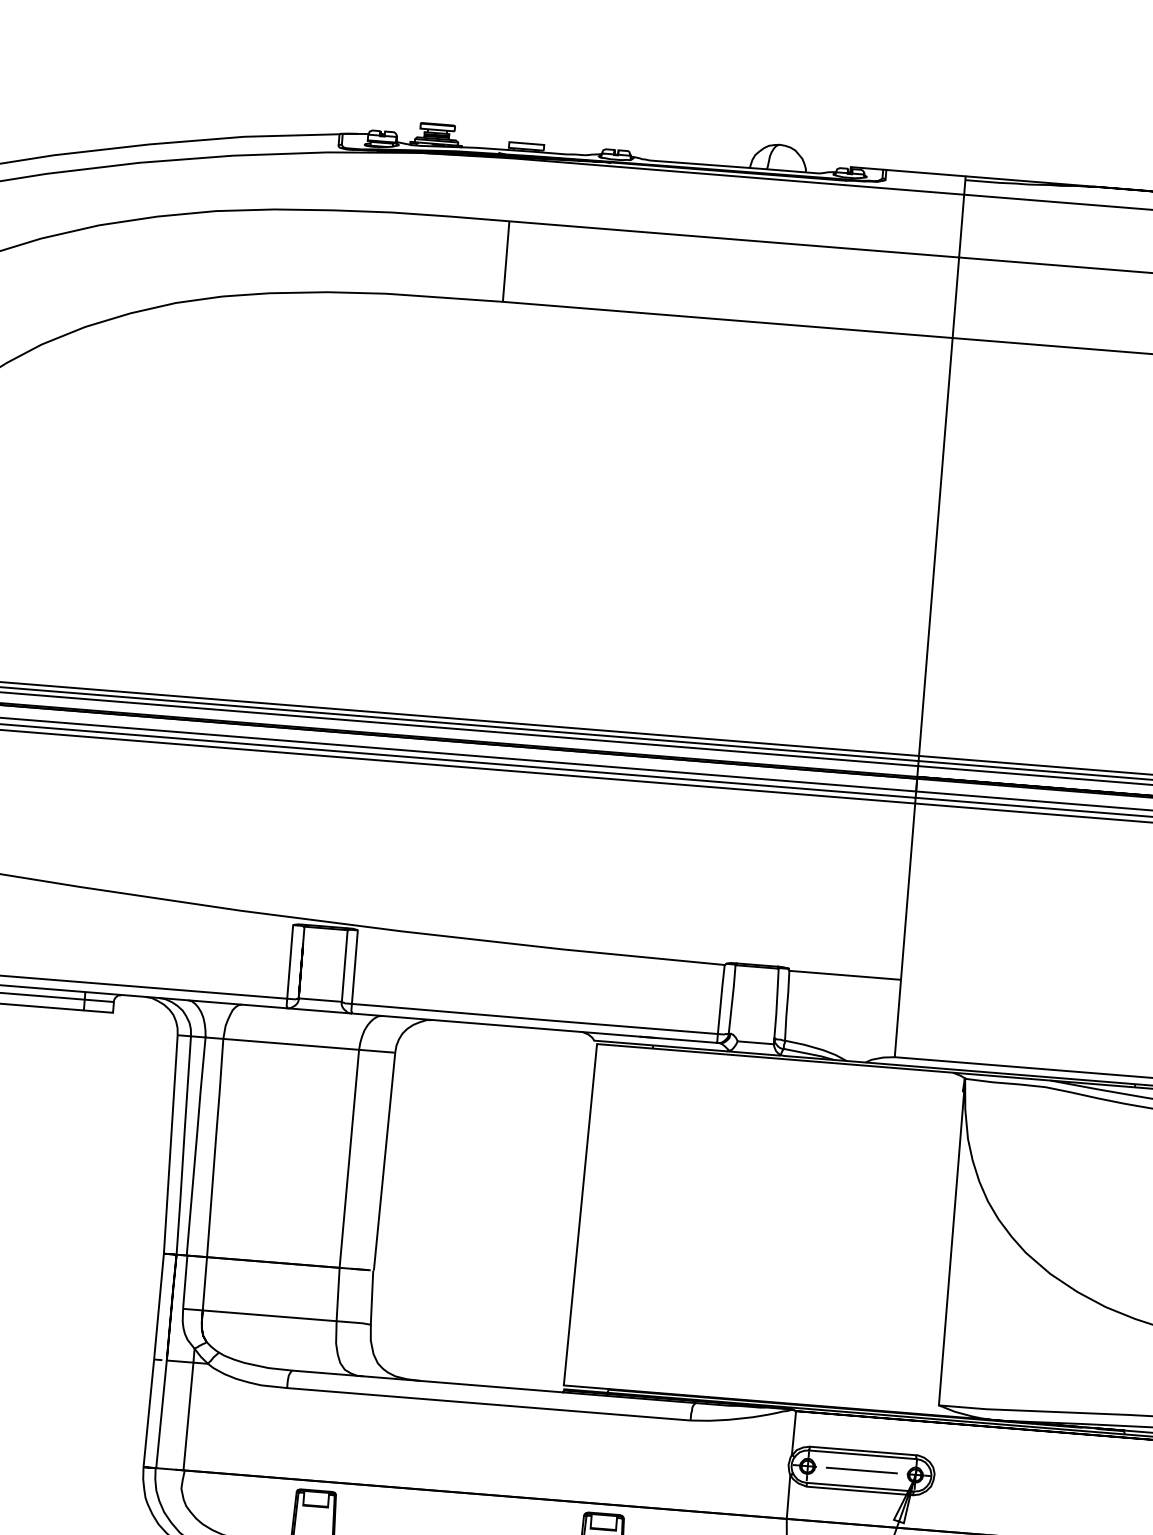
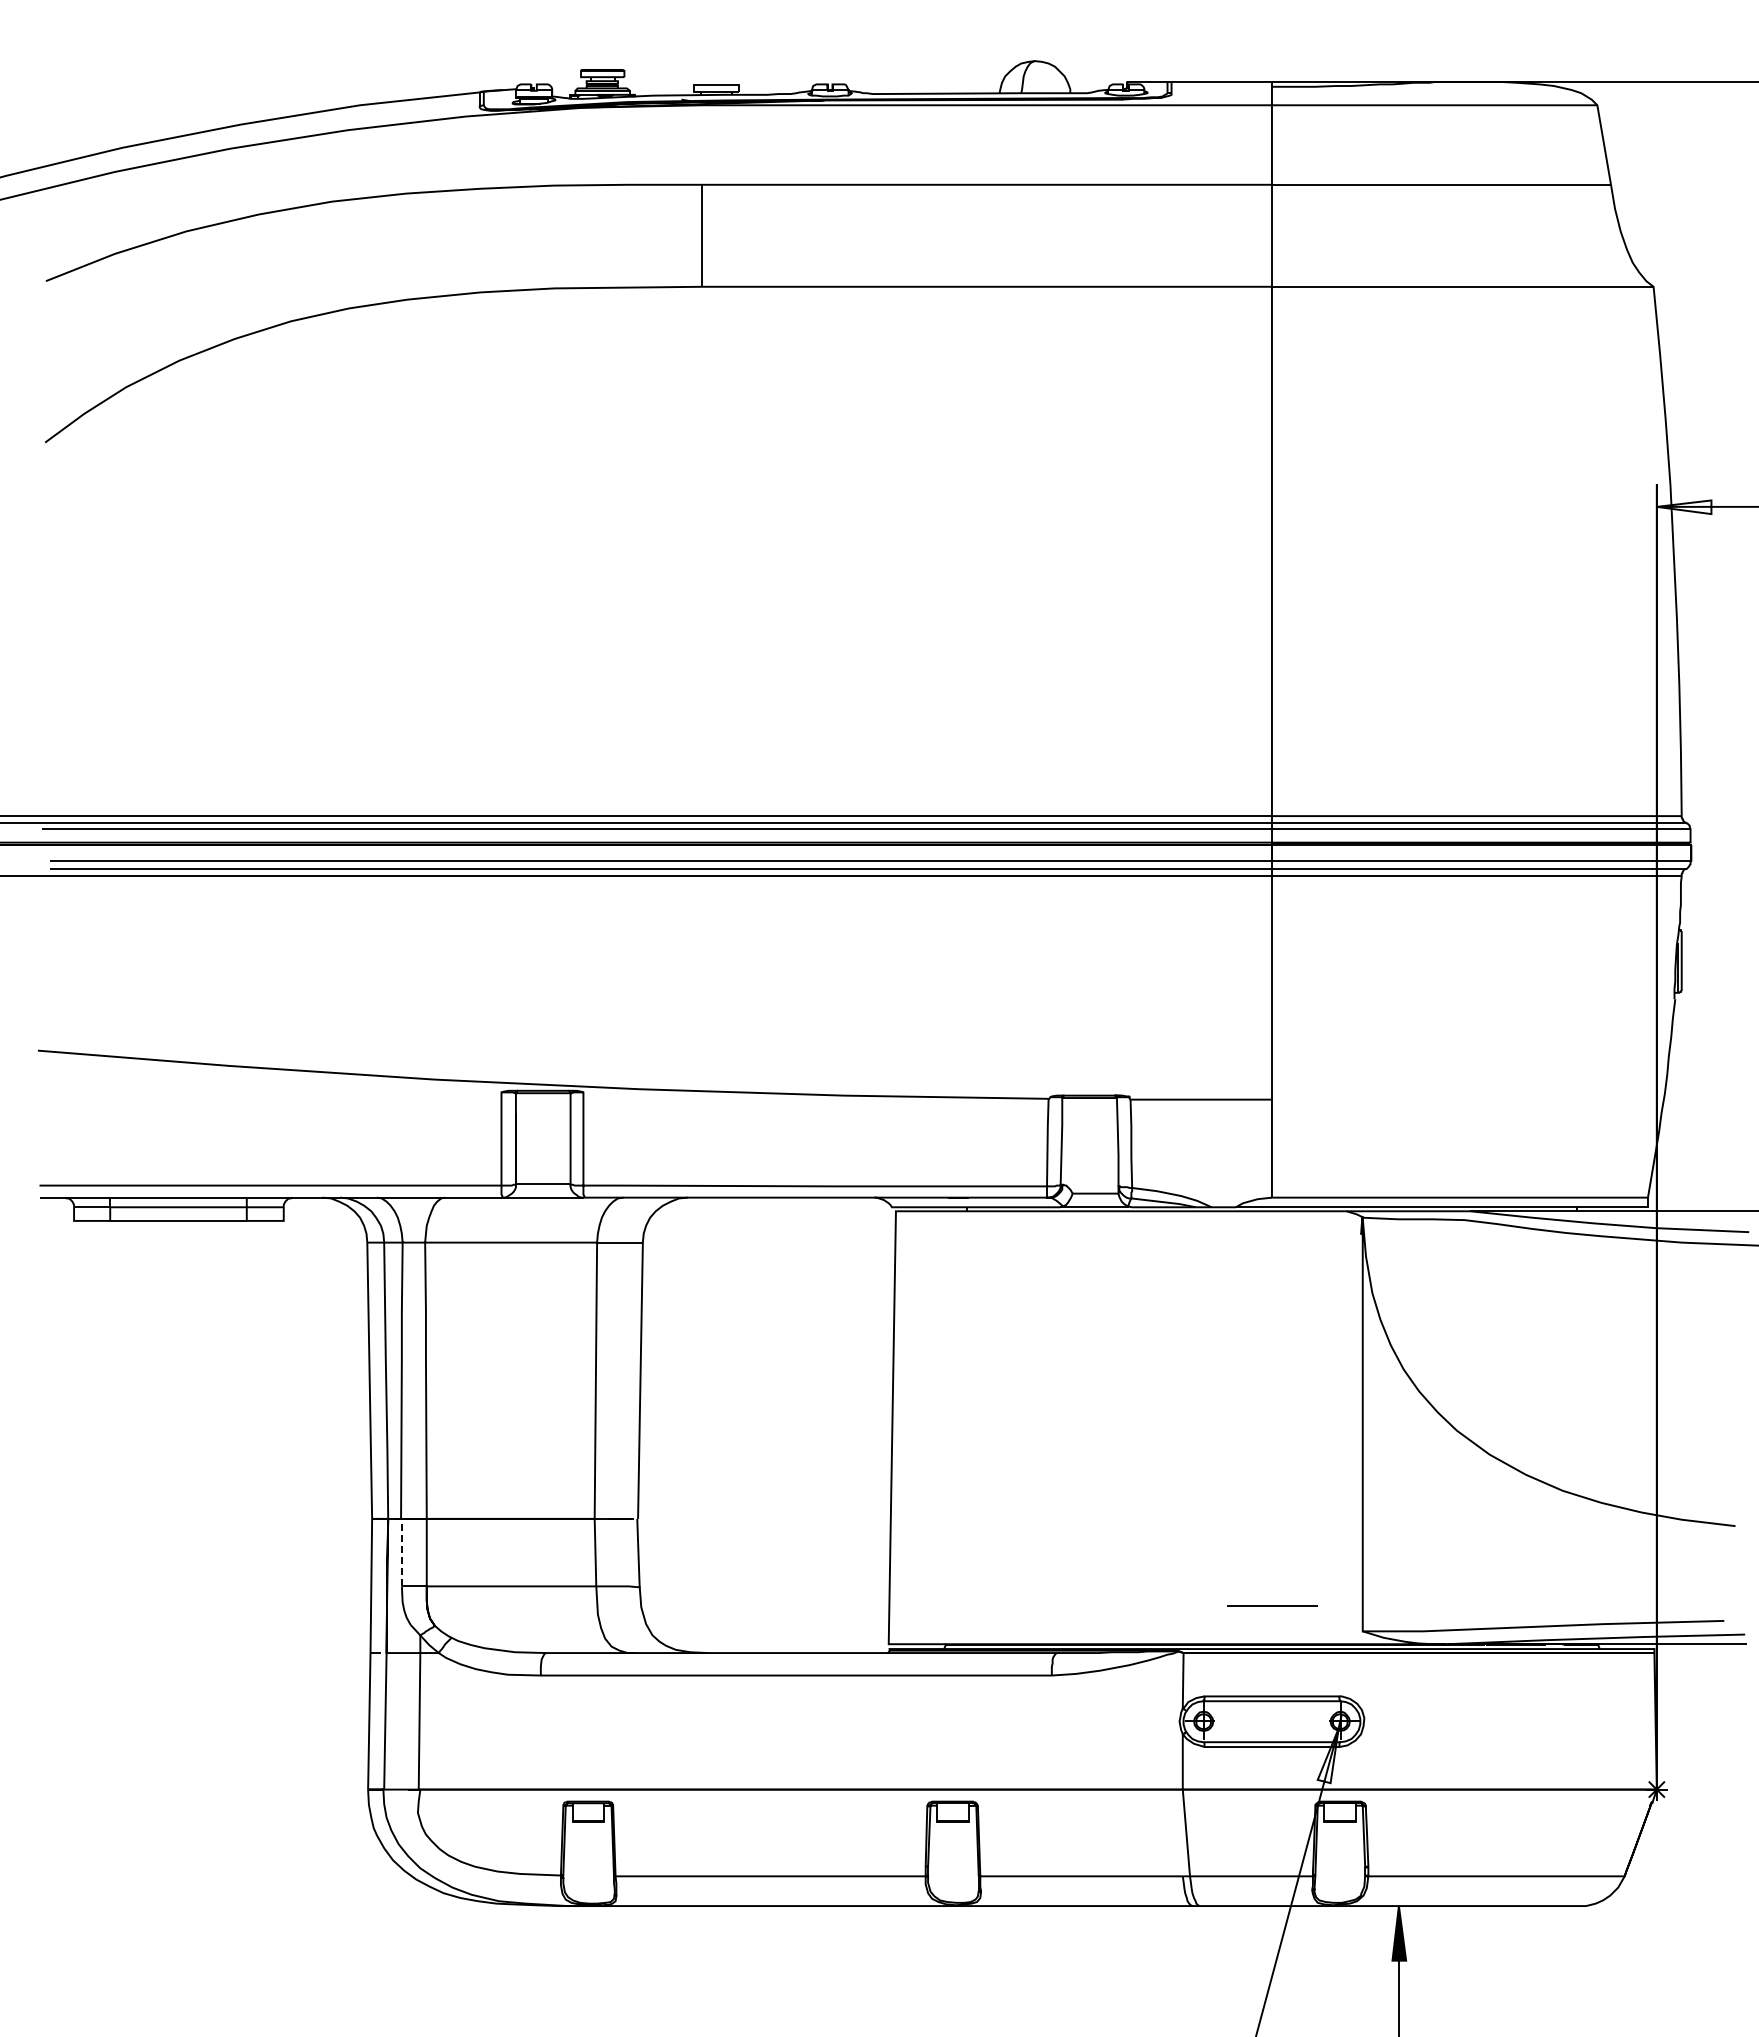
line: (185, 1281) -> (401, 1551), solid -> dashed
line: (861, 1470) -> (1272, 1605), moved

